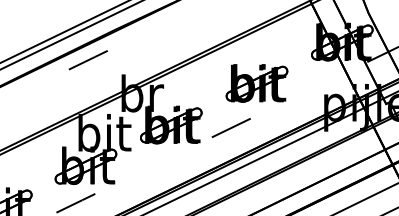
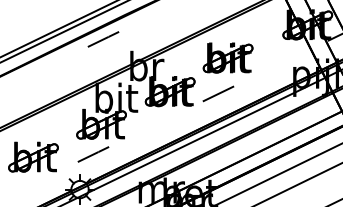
part: (256, 82) -> (227, 57), moved

